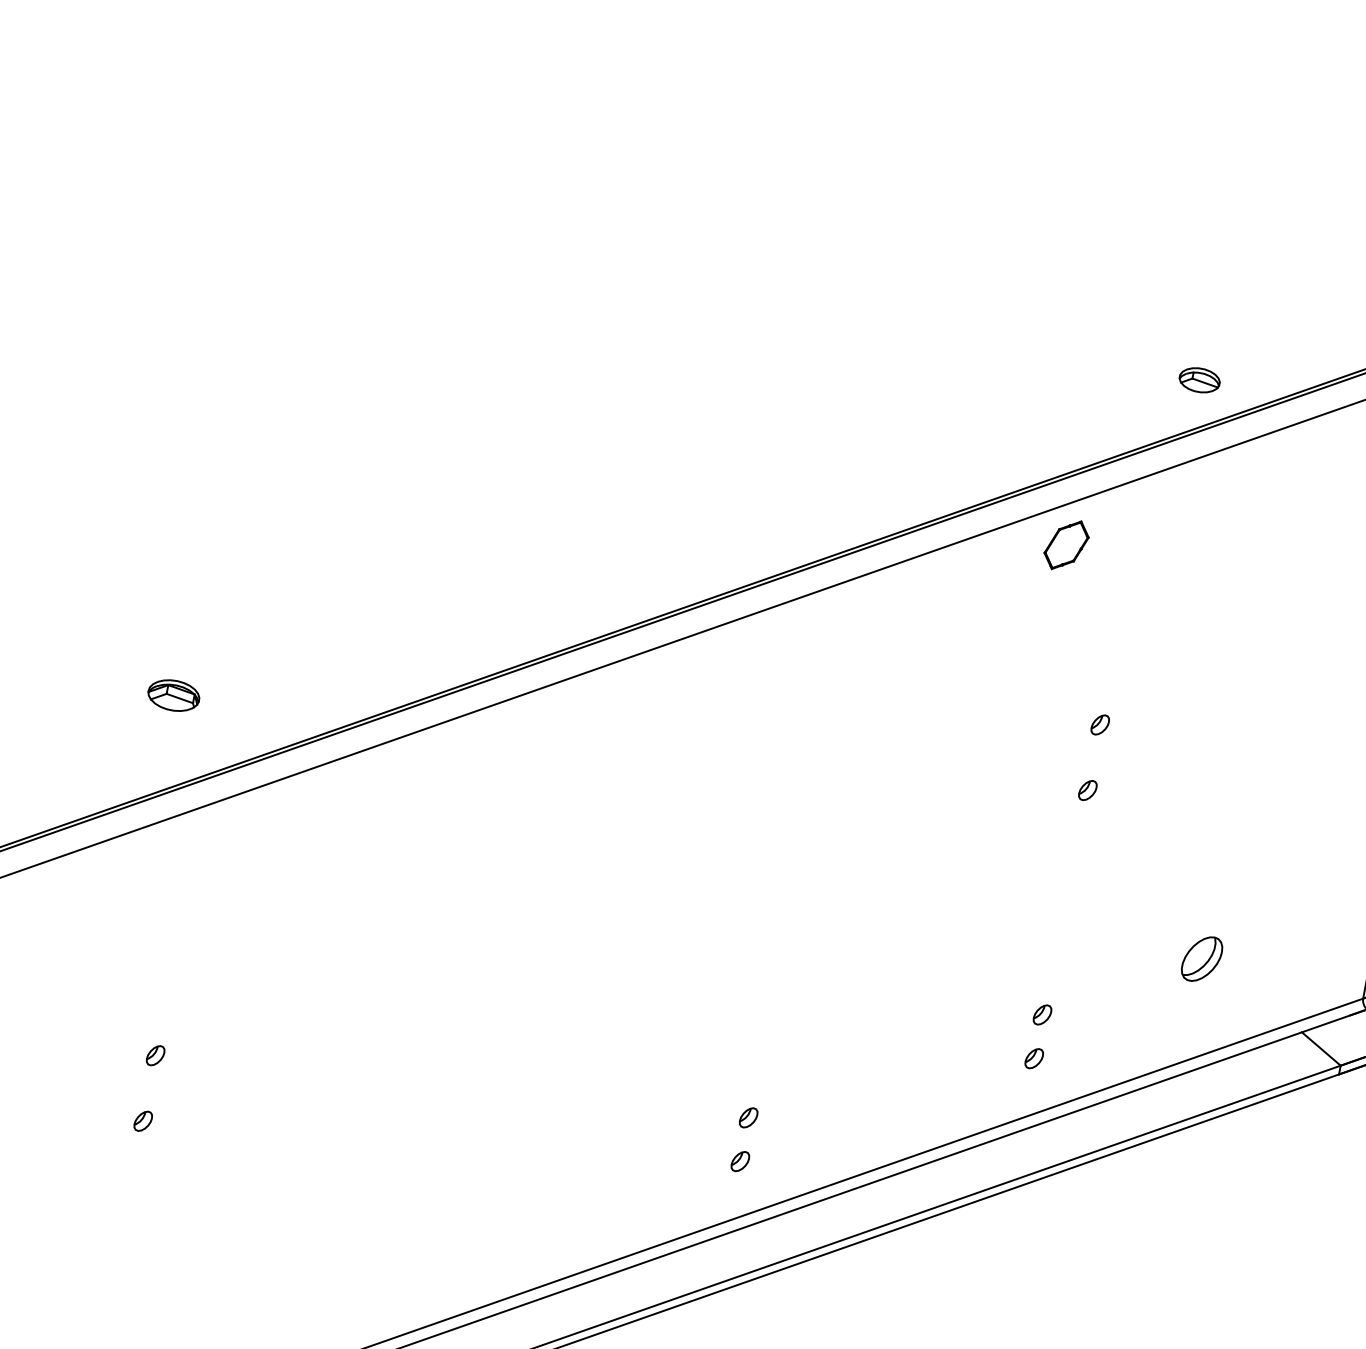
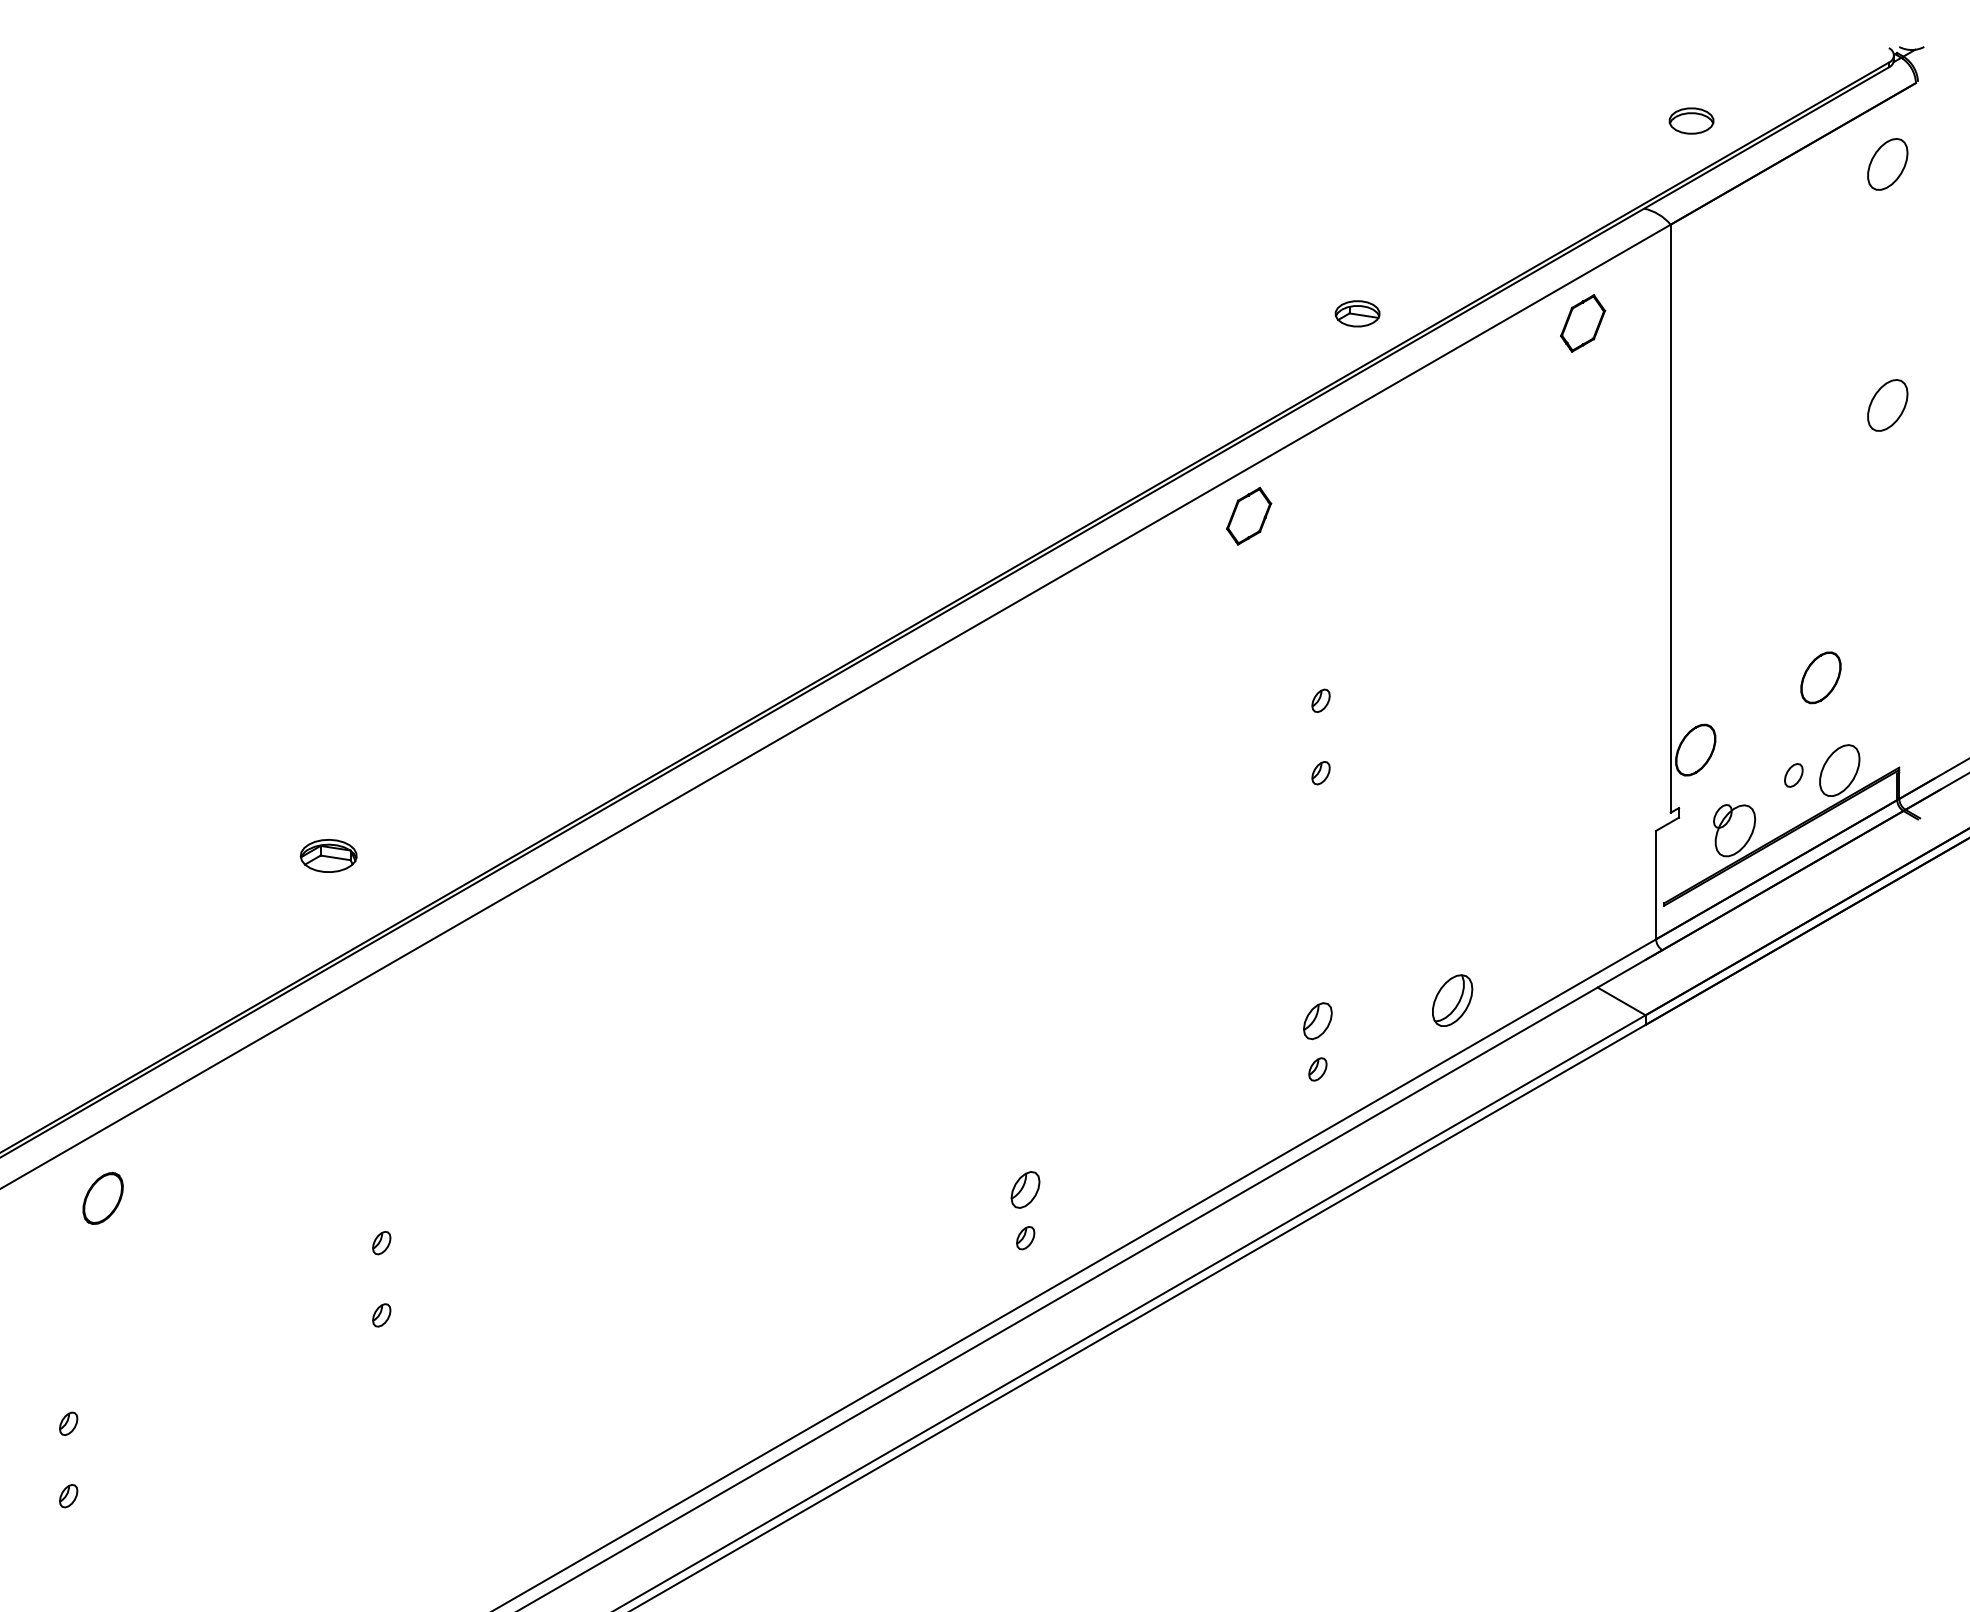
part: (1202, 958) -> (1452, 1000), moved
part: (1042, 1015) -> (1317, 1021), size x1.6
part: (748, 1117) -> (1025, 1189), size x1.6

